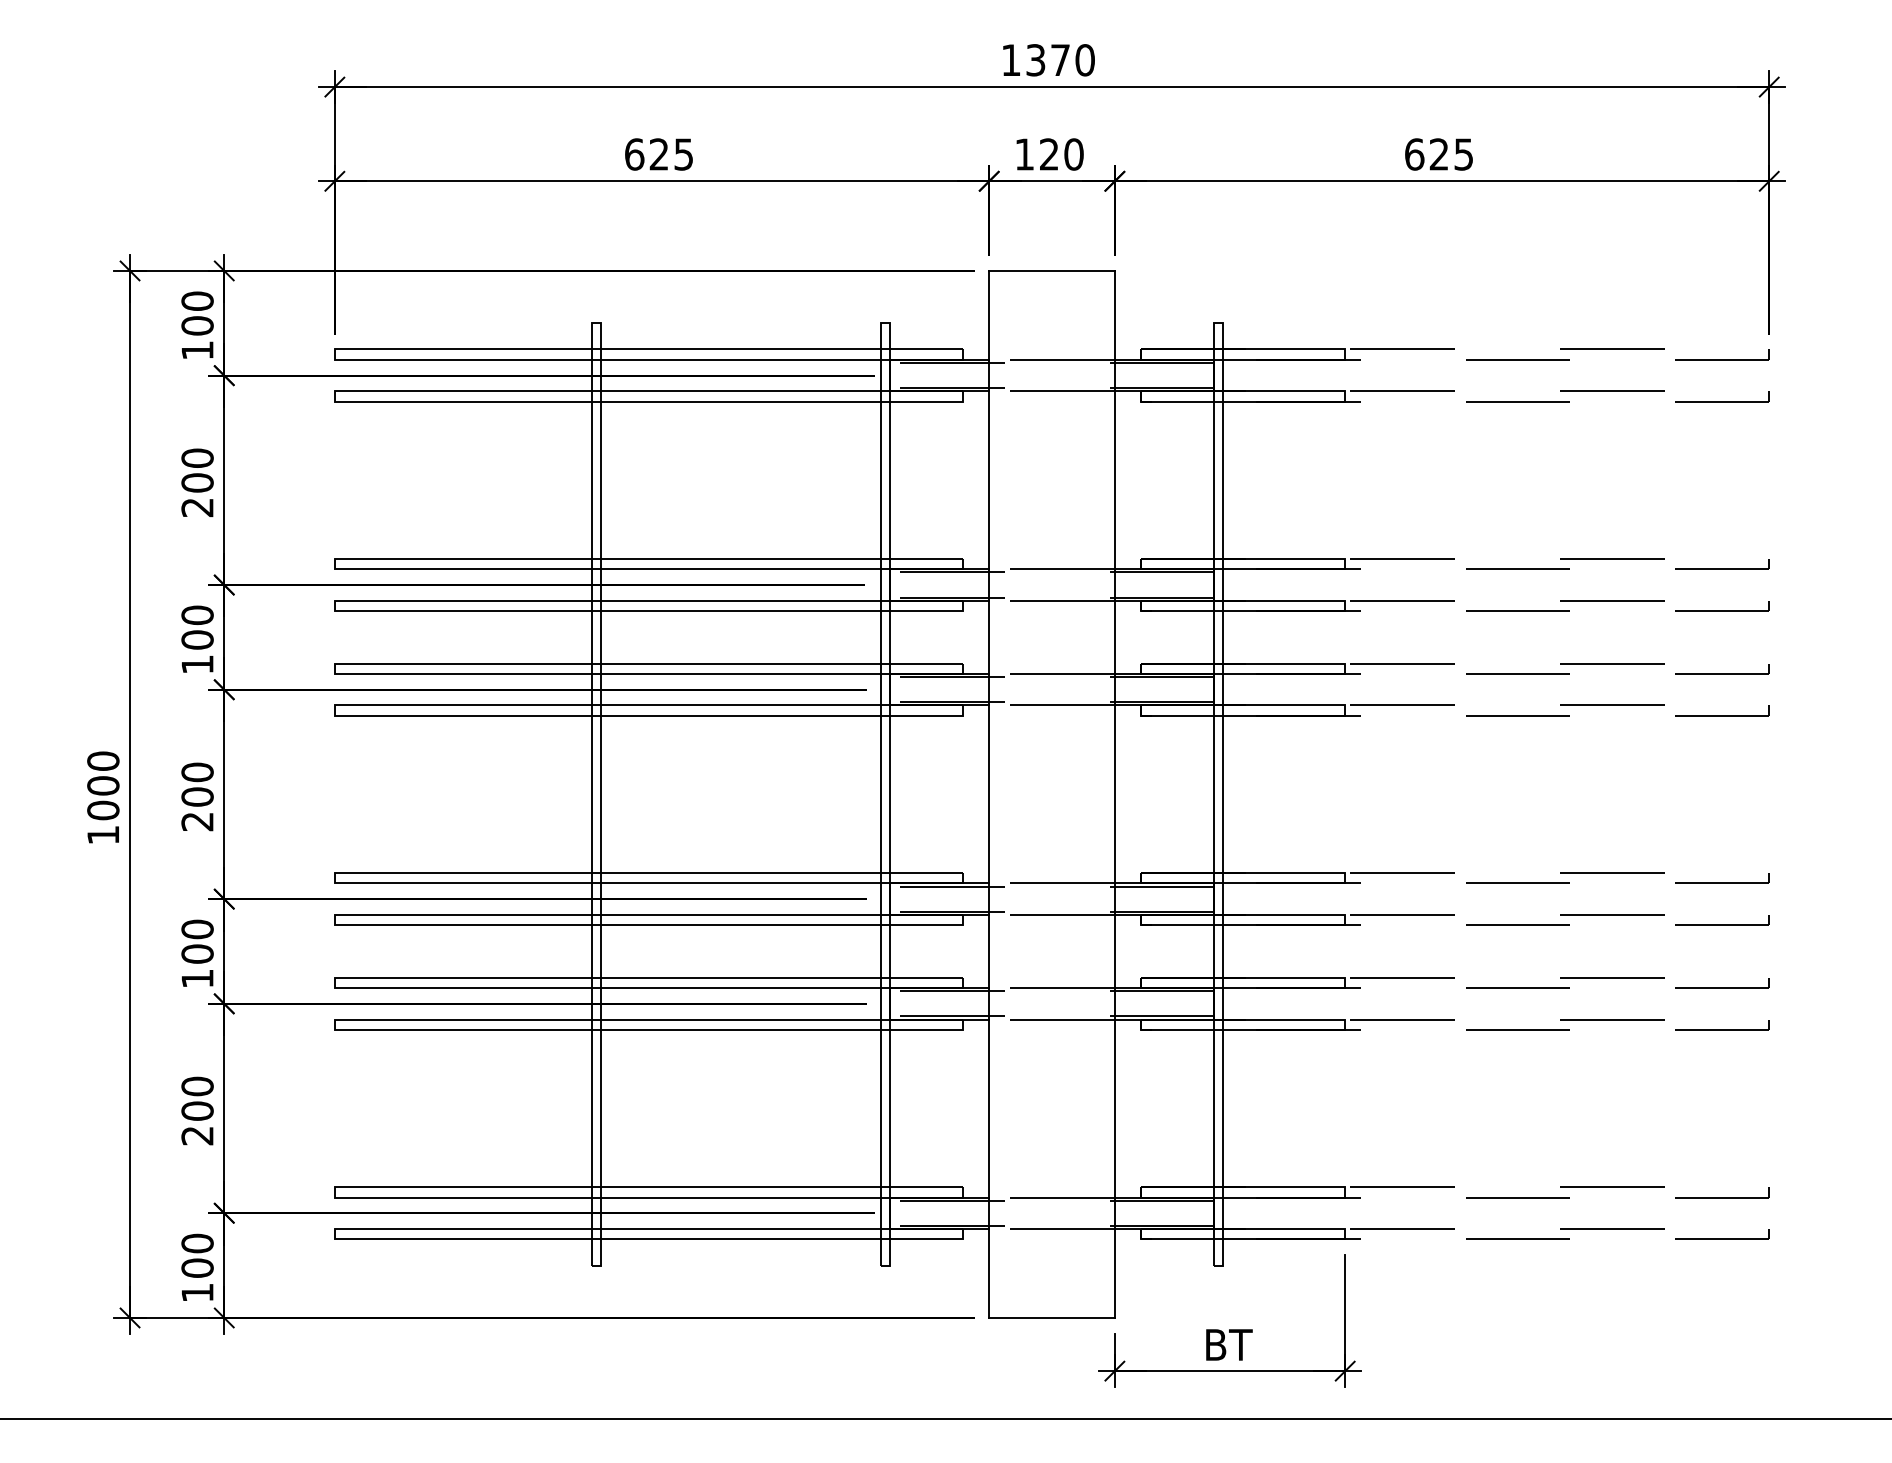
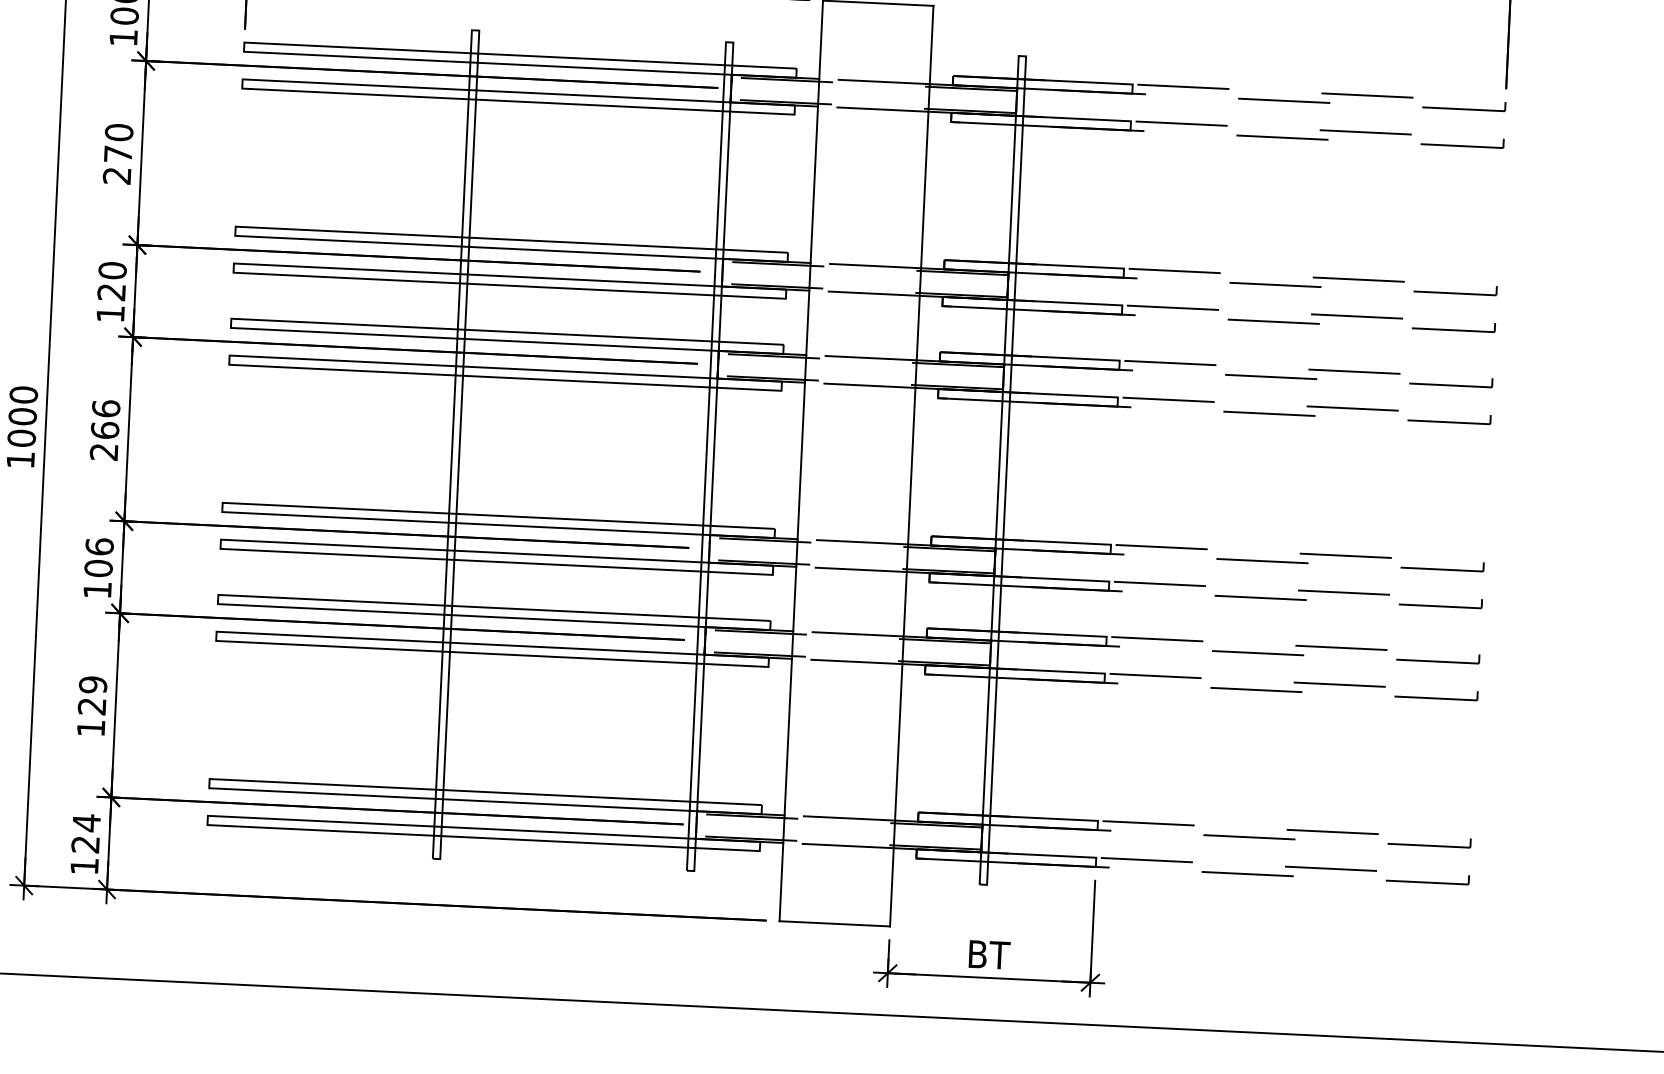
text: (197, 482) -> (118, 153), 200 -> 270
text: (197, 639) -> (111, 291), 100 -> 120
text: (197, 784) -> (105, 419), 200 -> 266
text: (197, 929) -> (99, 546), 100 -> 106
text: (197, 1110) -> (92, 706), 200 -> 129
text: (197, 1255) -> (86, 833), 100 -> 124

